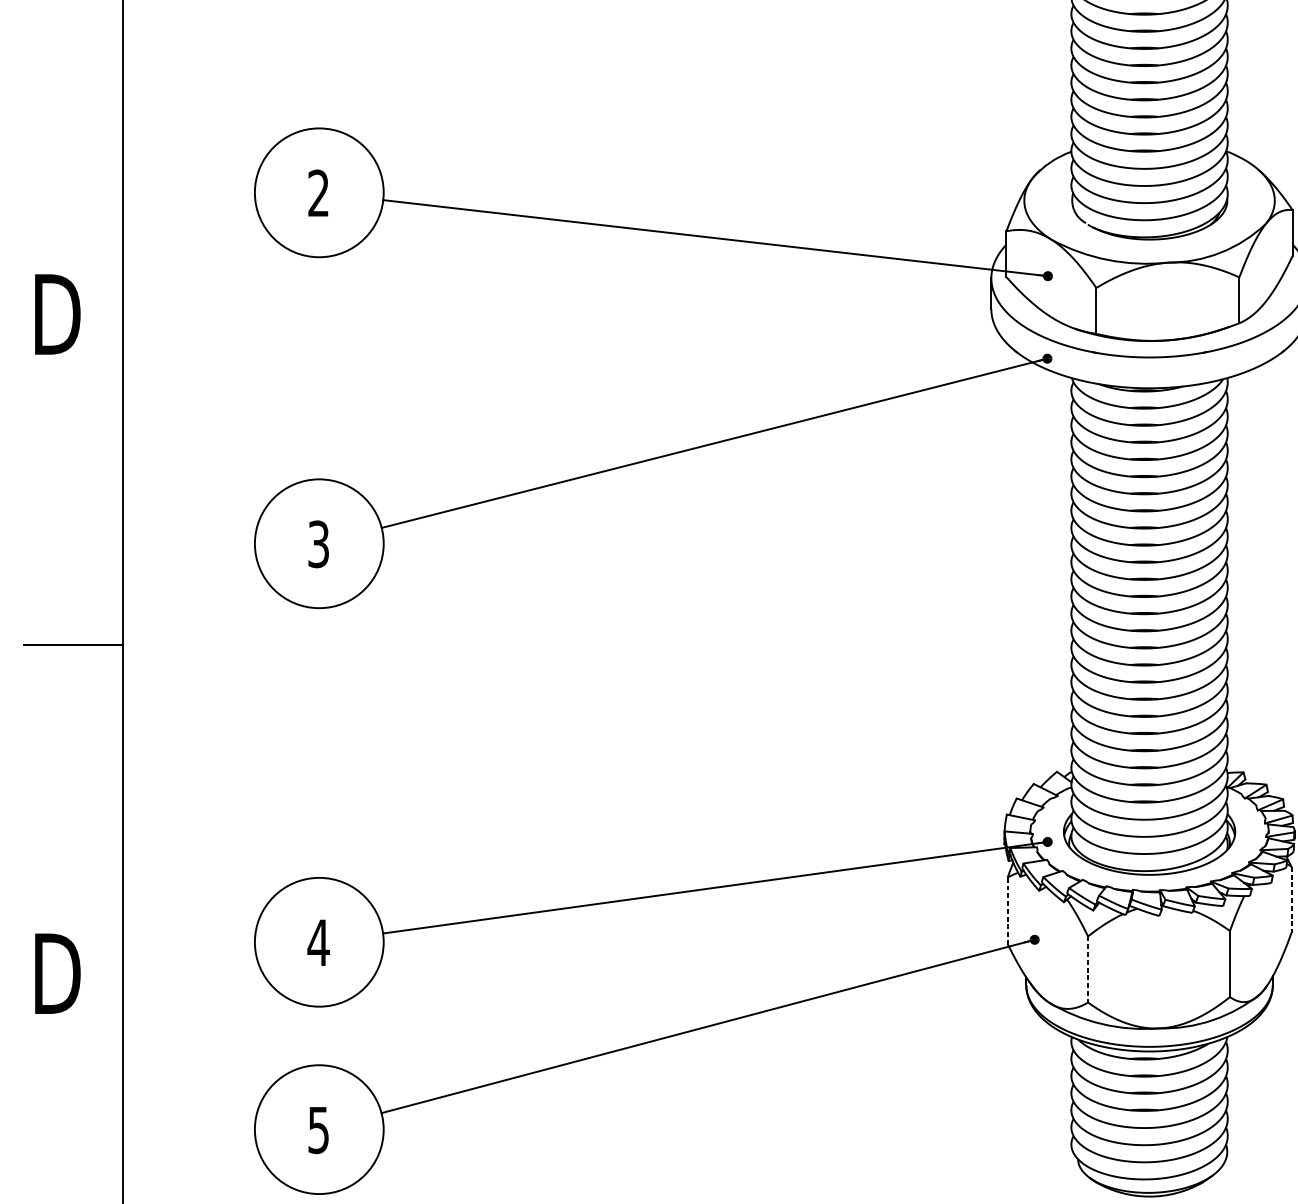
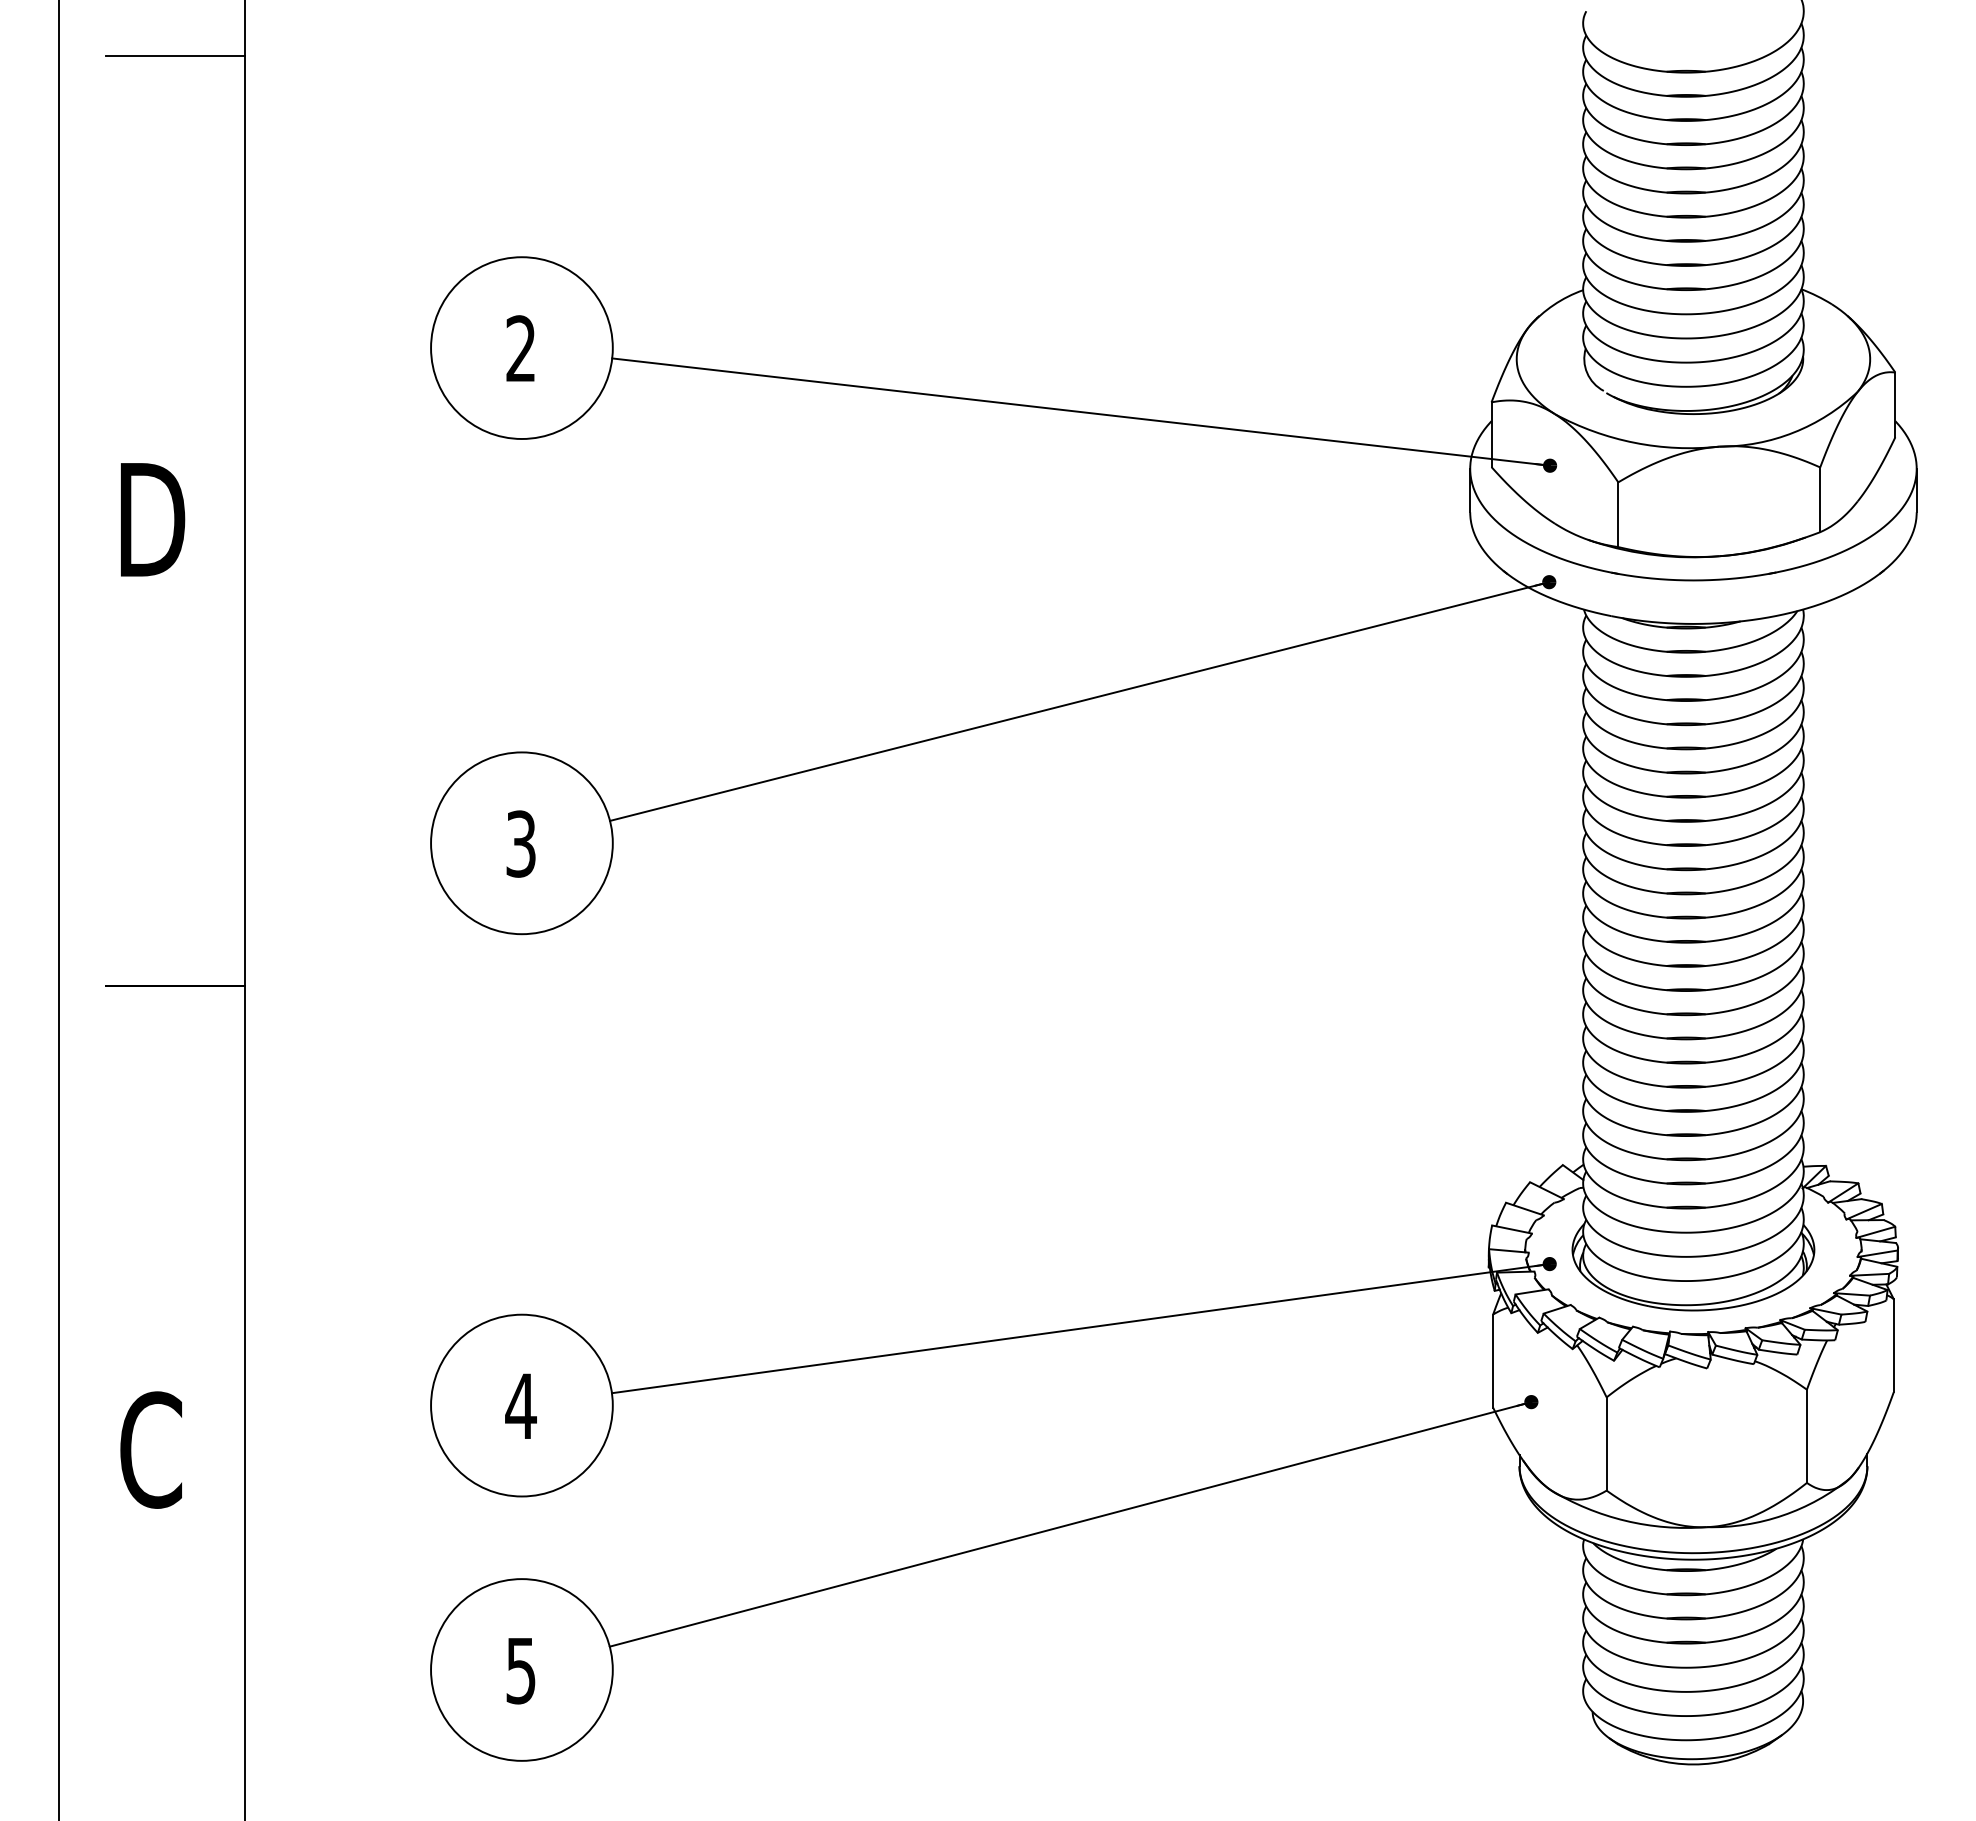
line: (1291, 899) -> (1893, 1345), dashed -> solid
line: (1007, 911) -> (1493, 1361), dashed -> solid
line: (1087, 969) -> (1606, 1444), dashed -> solid
text: (57, 973) -> (152, 1449), D -> C

